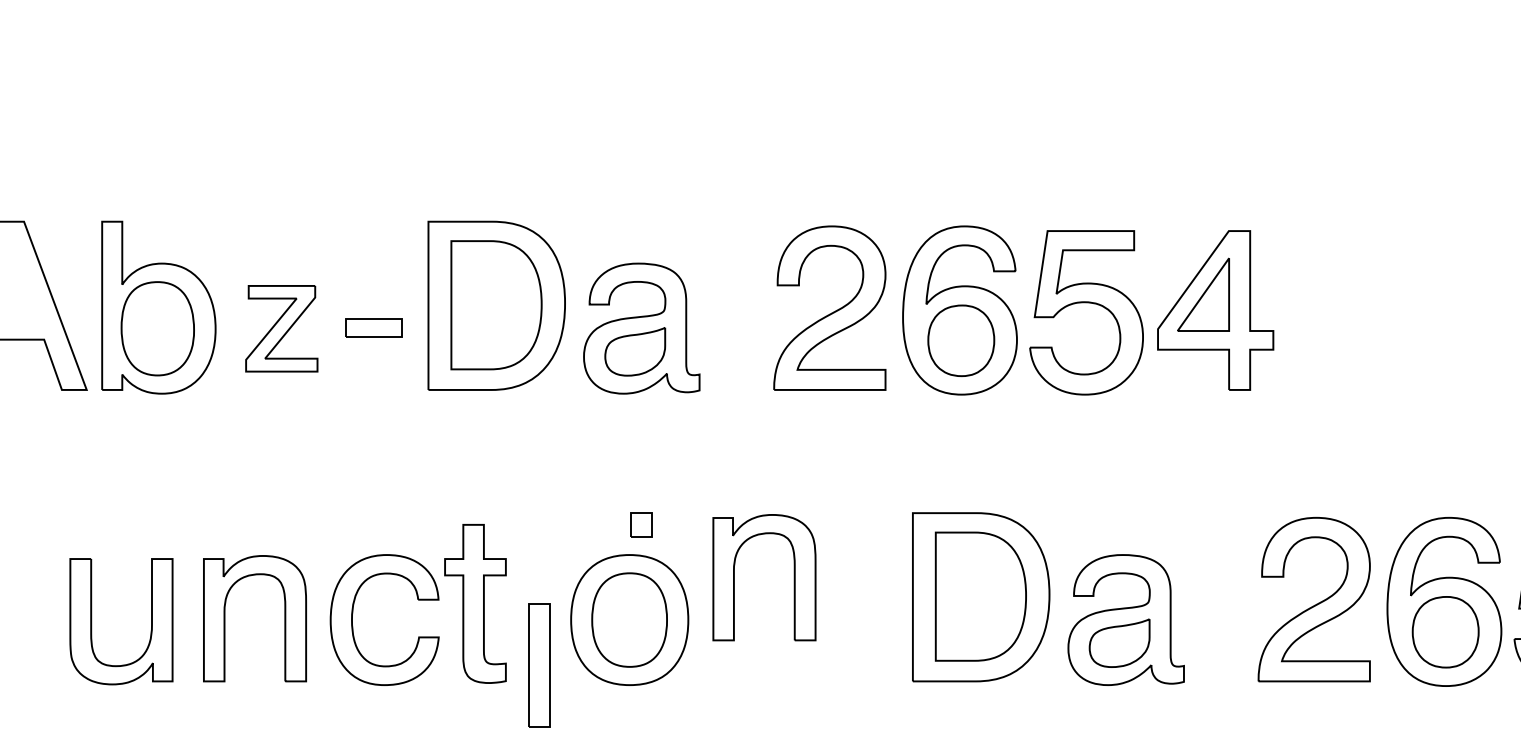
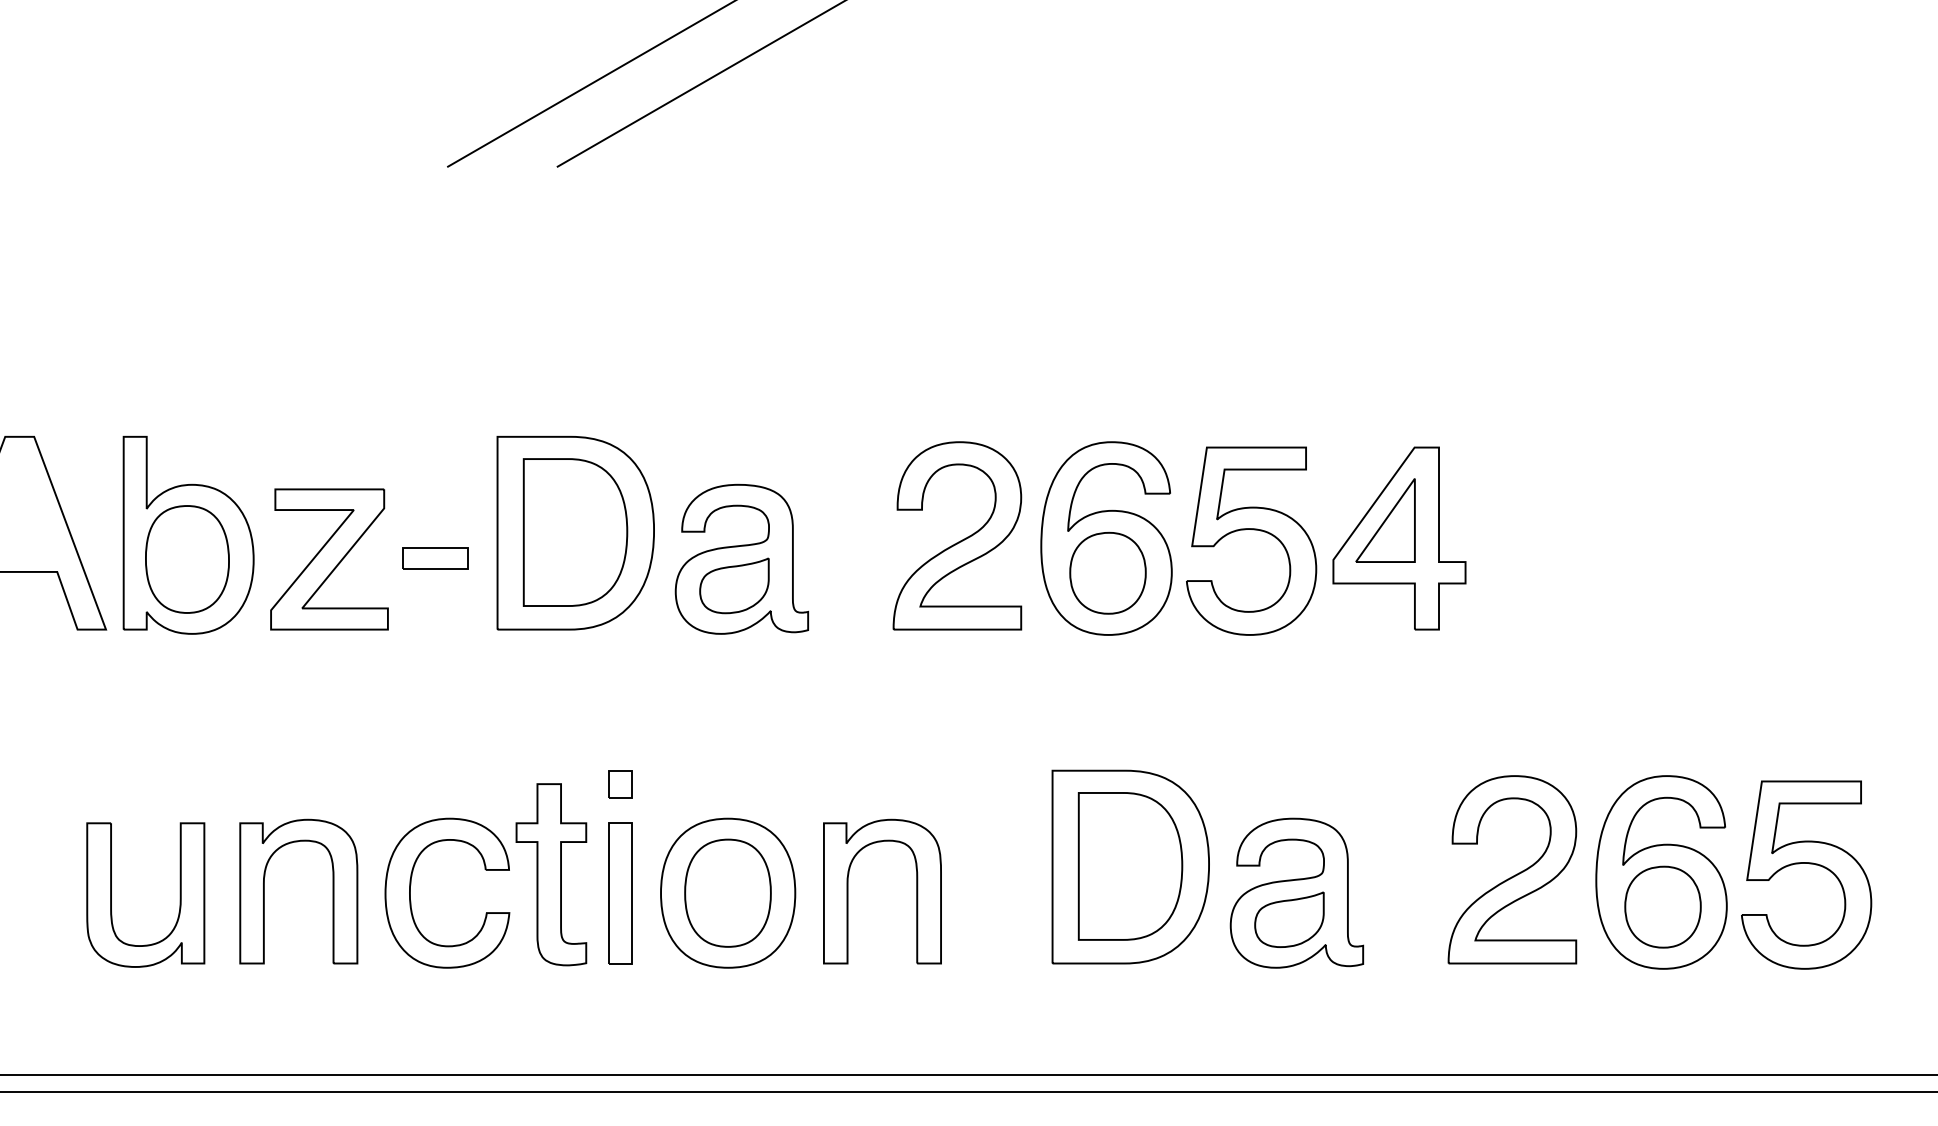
part: (281, 328) -> (329, 559), size x1.43
part: (641, 525) -> (620, 784), moved
part: (734, 577) -> (848, 891), moved
part: (539, 665) -> (620, 893), moved

